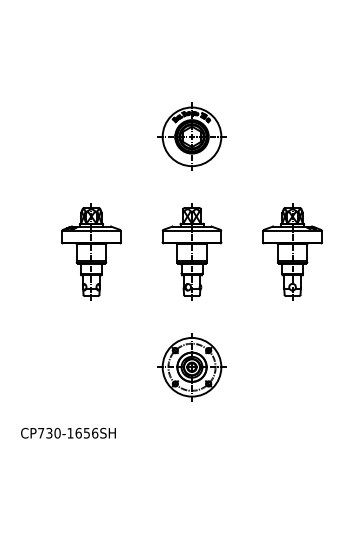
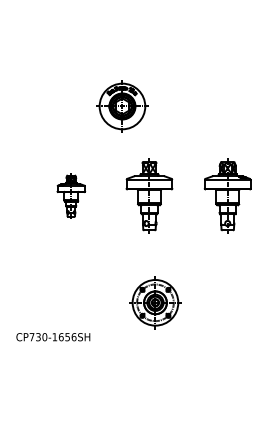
part: (192, 136) -> (122, 106), moved
part: (91, 251) -> (71, 195), size x0.6
part: (192, 366) -> (155, 302), moved

